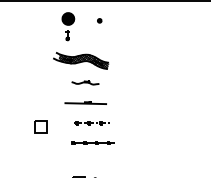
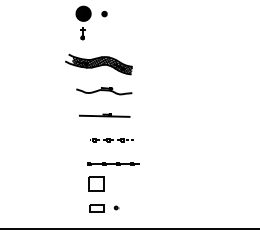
part: (99, 20) -> (104, 13), moved
part: (85, 83) -> (104, 91), size x1.67
part: (41, 126) -> (96, 183), moved

